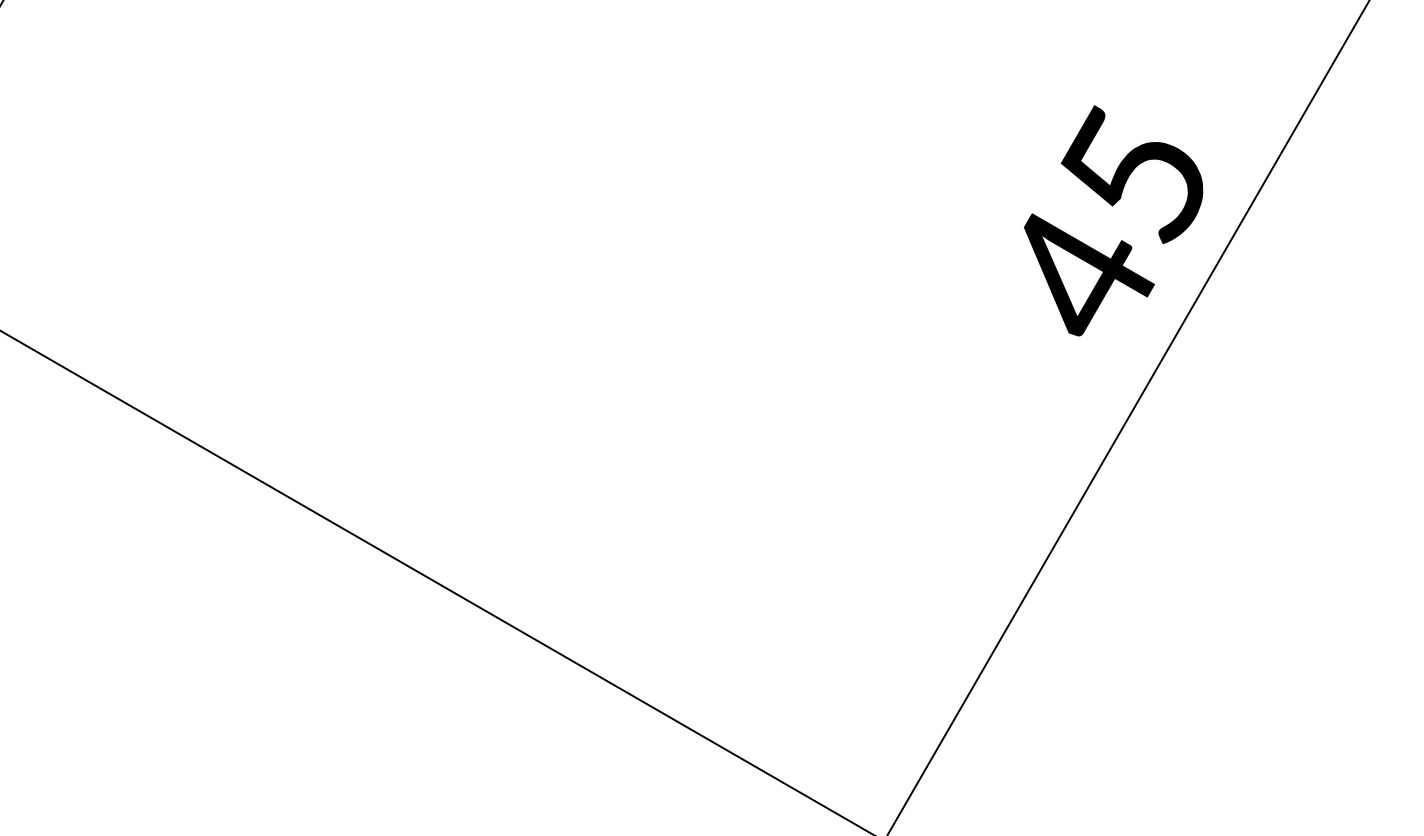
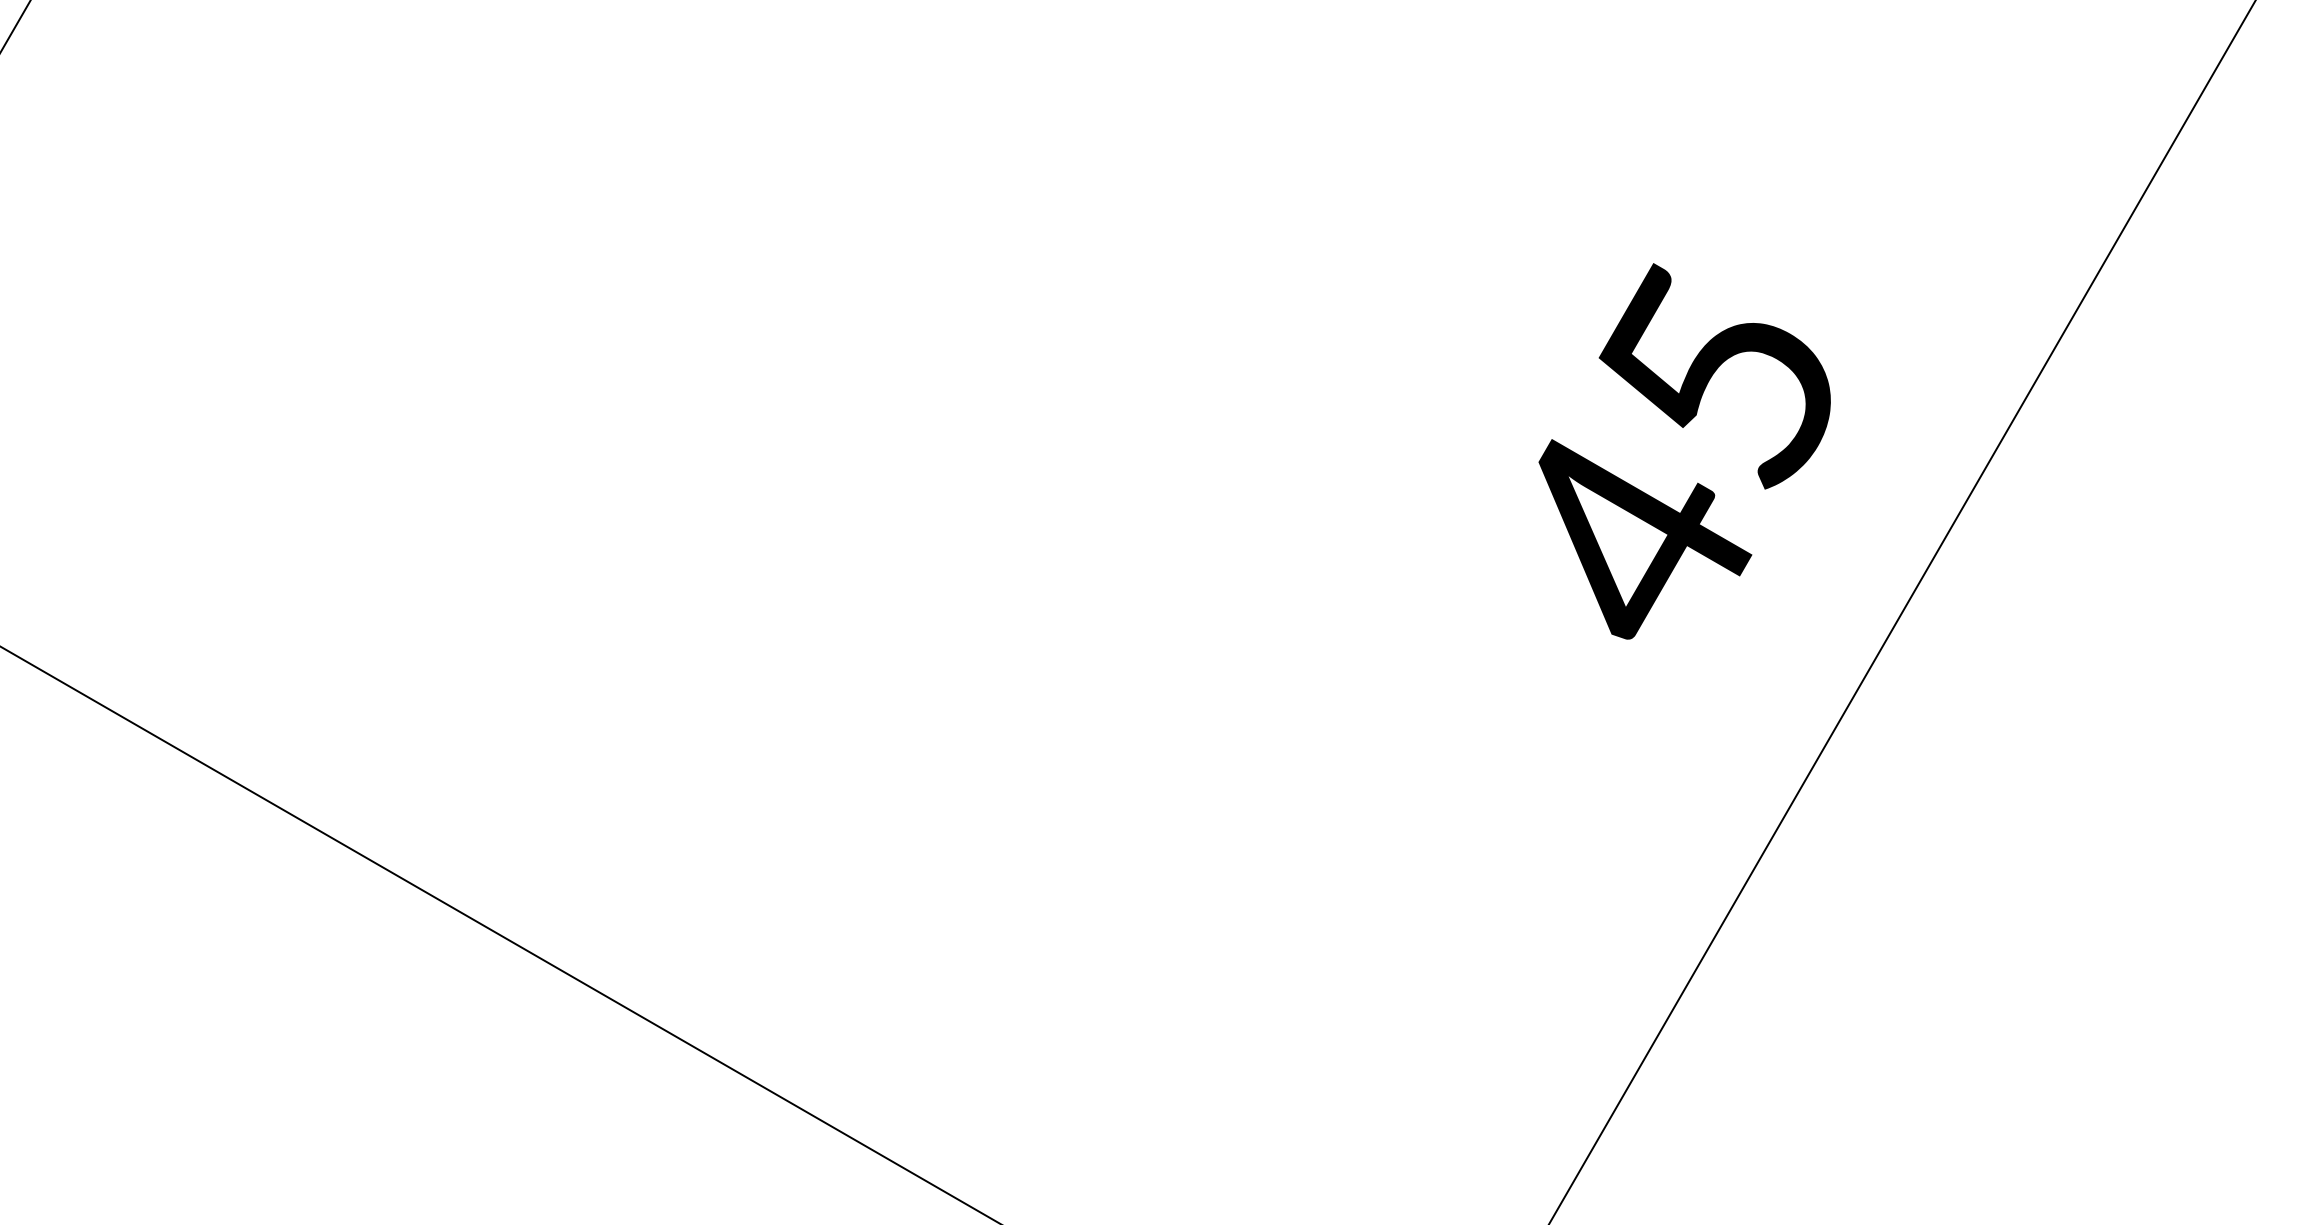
text: (1113, 220) -> (1684, 450), moved

